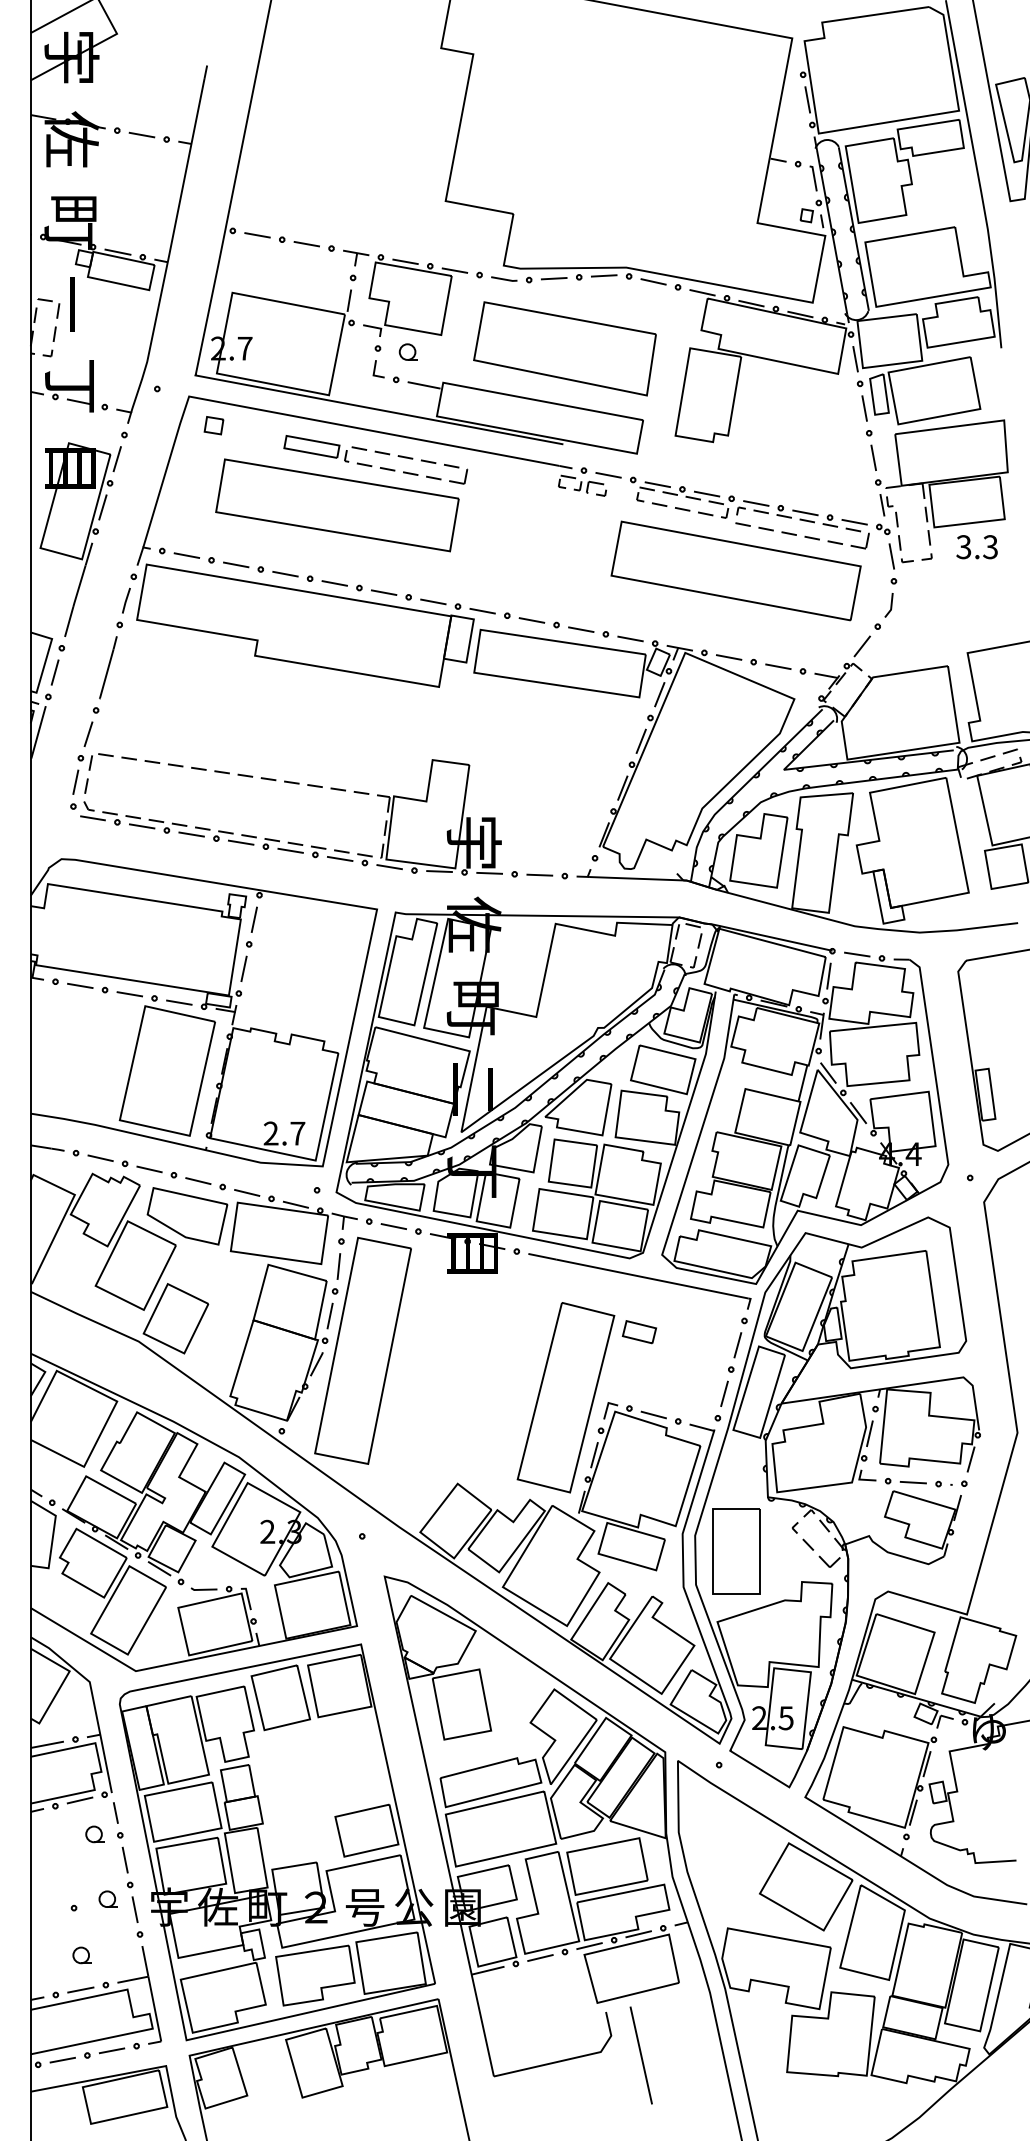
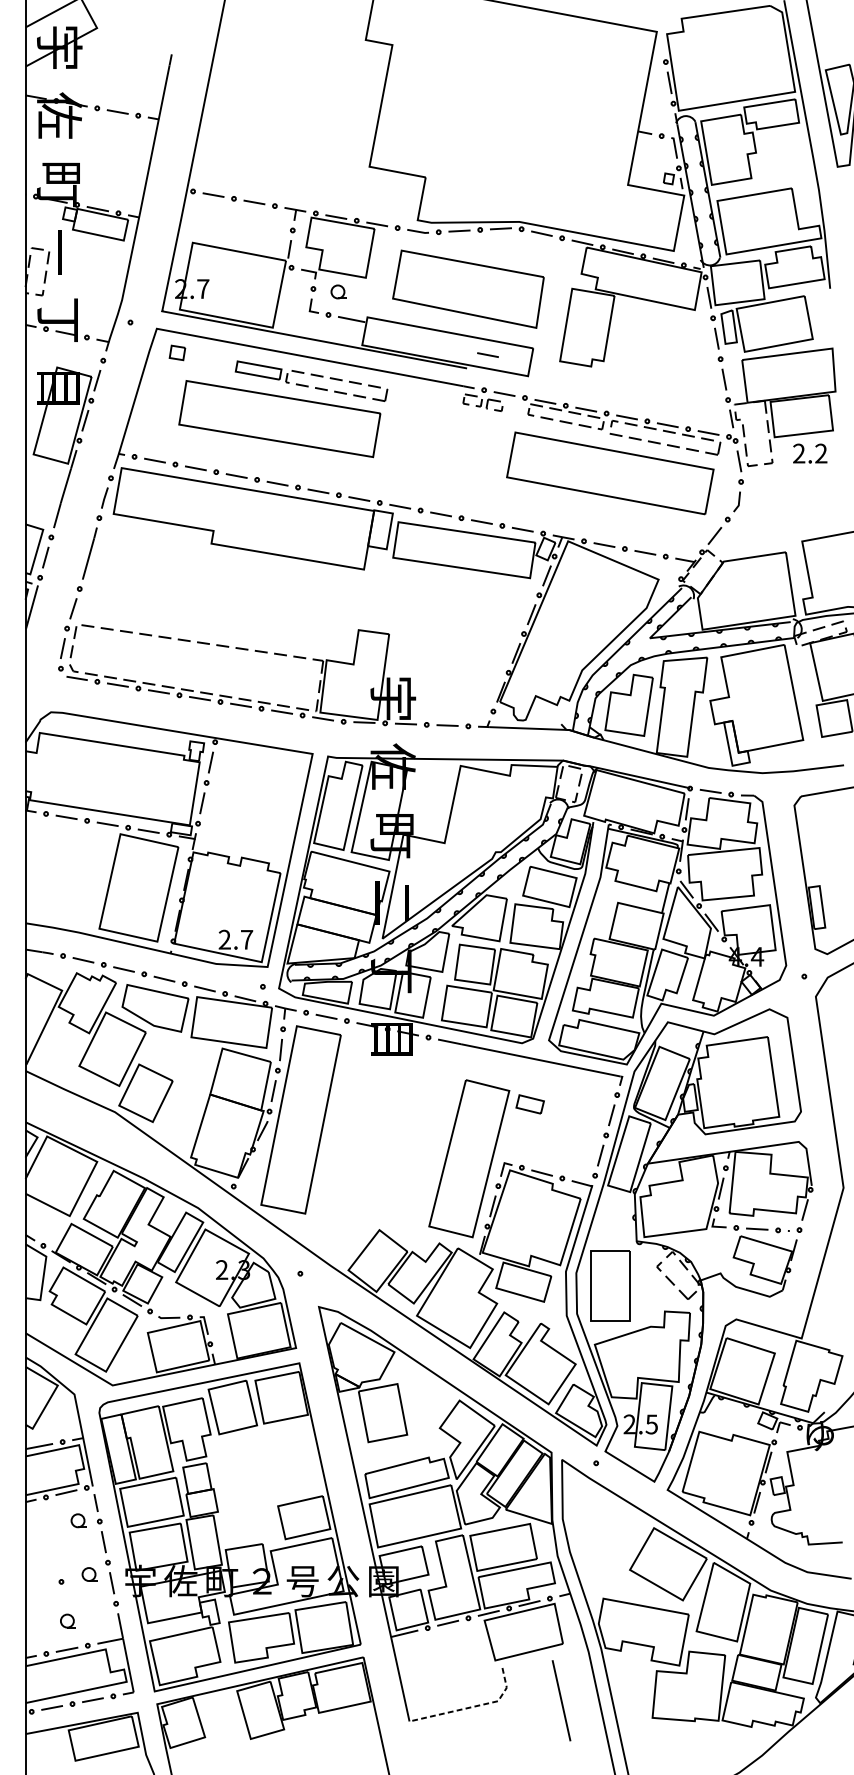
line: (588, 428) -> (487, 355), added
text: (976, 547) -> (809, 453), 3.3 -> 2.2
line: (640, 2055) -> (560, 1700), moved
line: (569, 2059) -> (472, 1707), solid -> dashed

